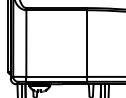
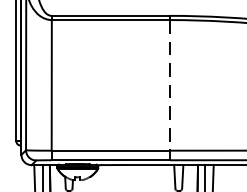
line: (86, 44) -> (169, 87), solid -> dashed

